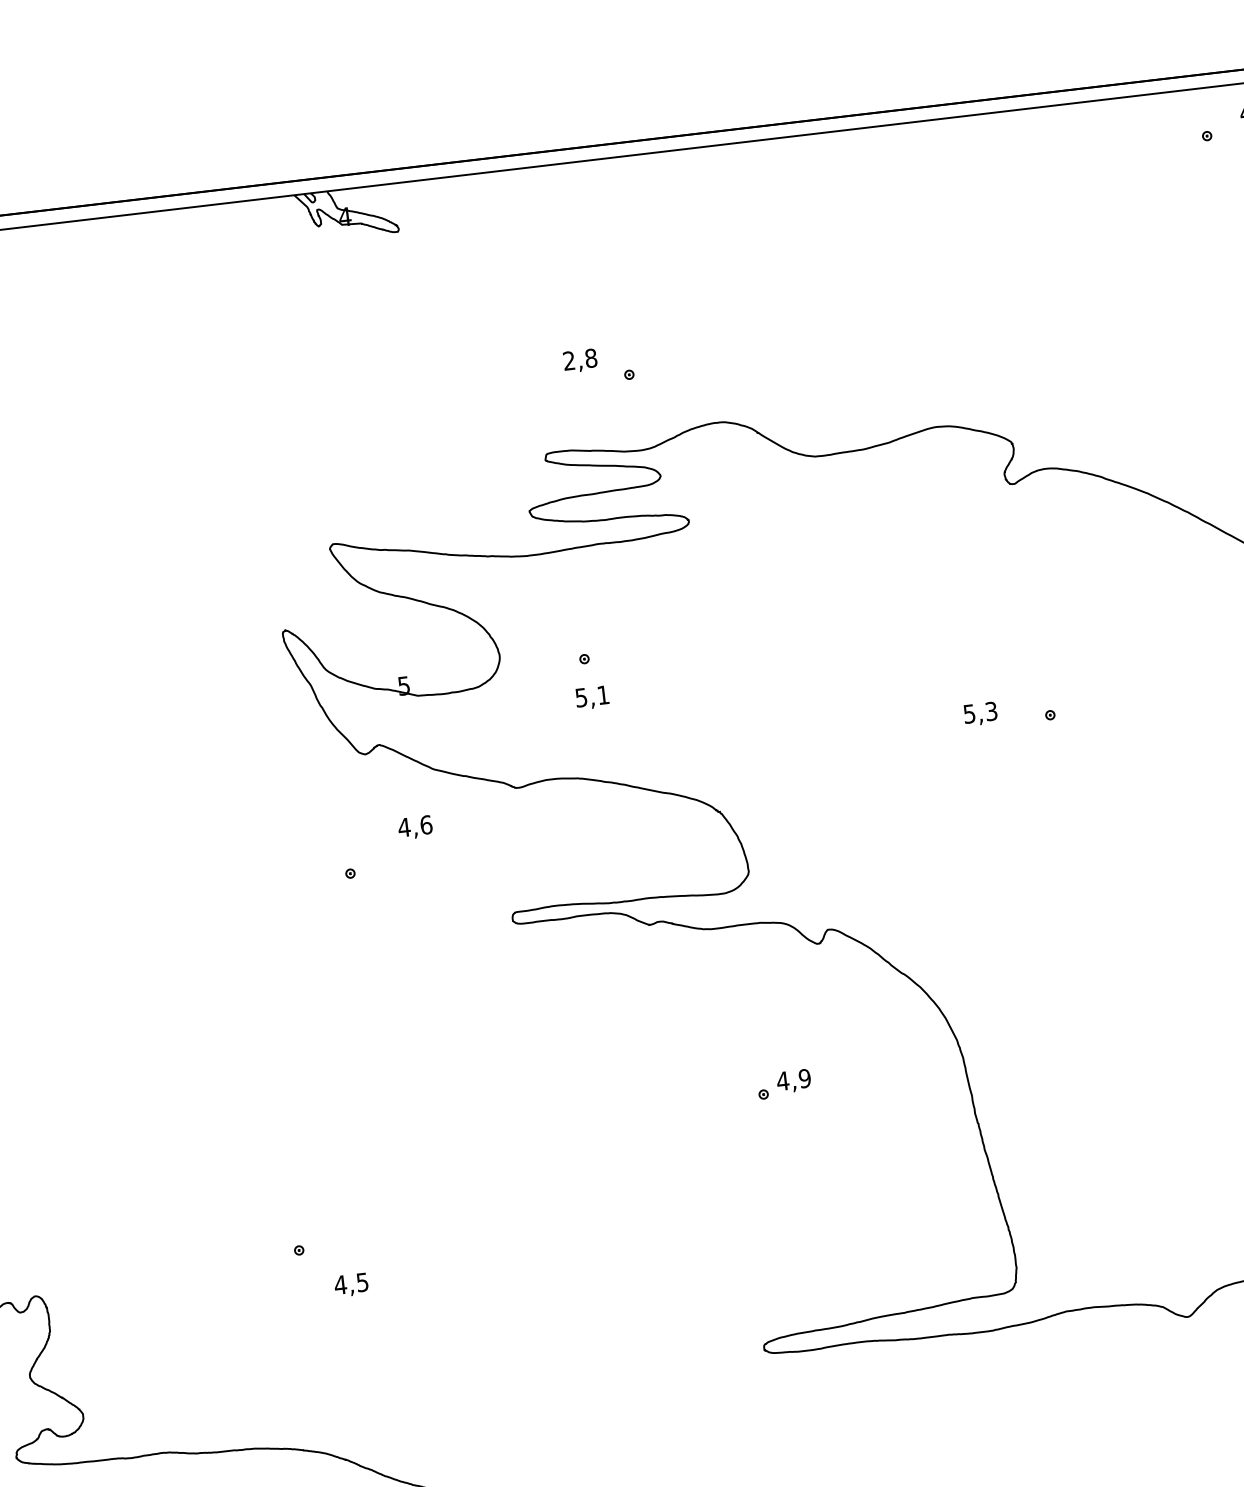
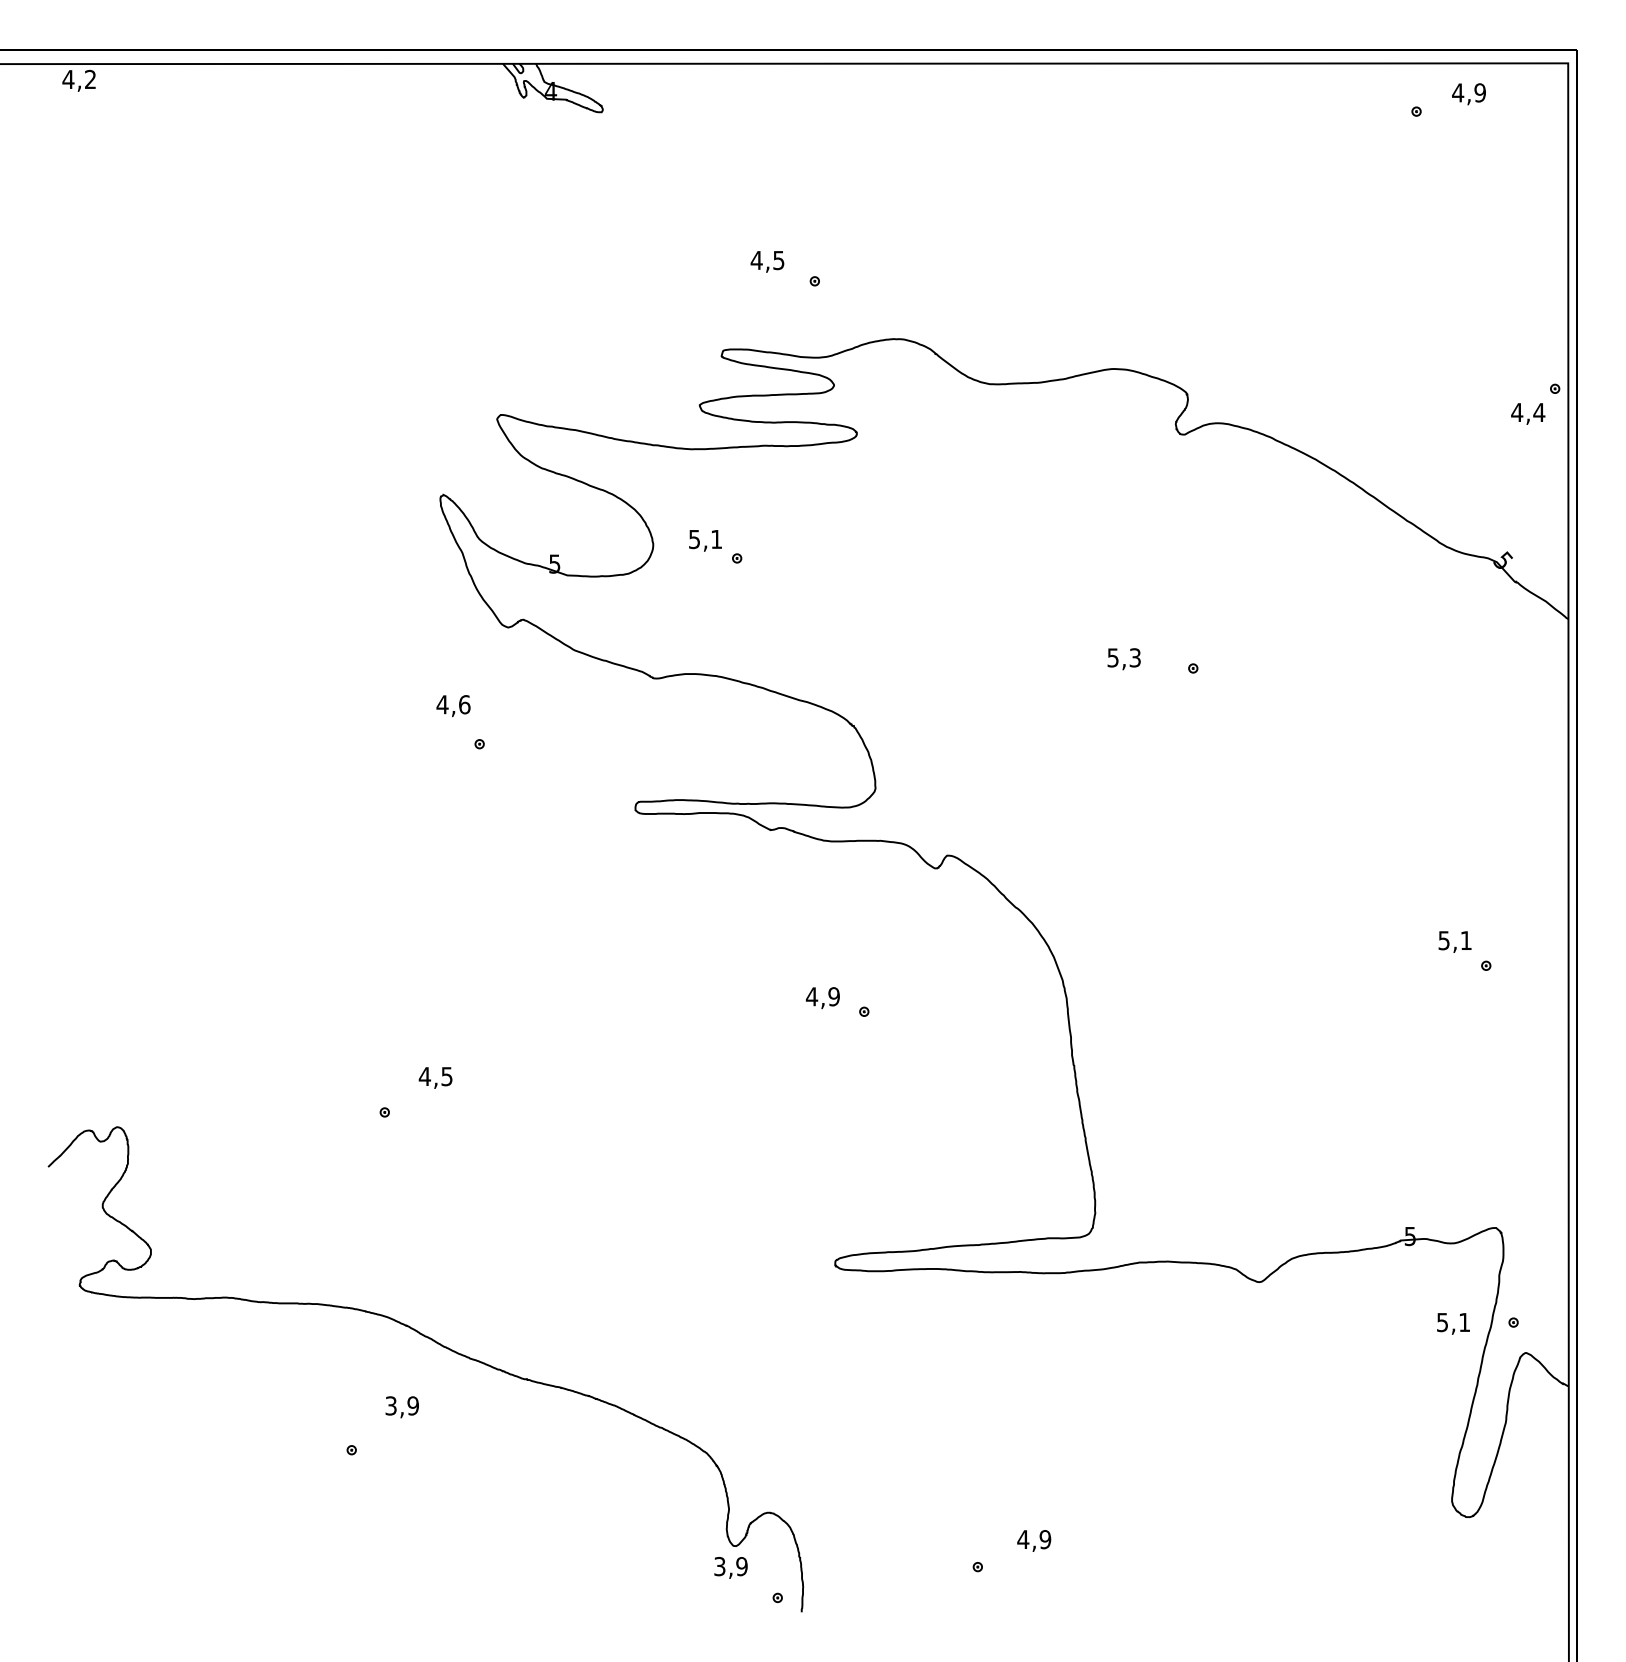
text: (579, 359) -> (767, 260), 2,8 -> 4,5
text: (592, 697) -> (705, 540), moved
text: (415, 828) -> (453, 706), moved
text: (793, 1080) -> (822, 997), moved
text: (351, 1284) -> (435, 1077), moved

